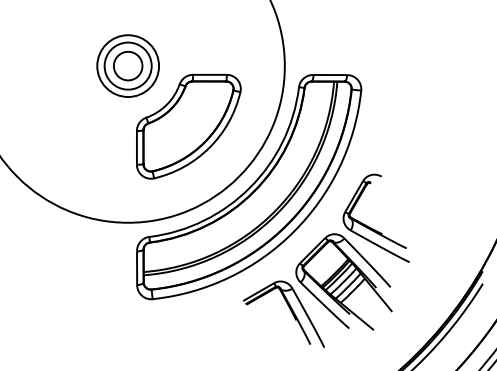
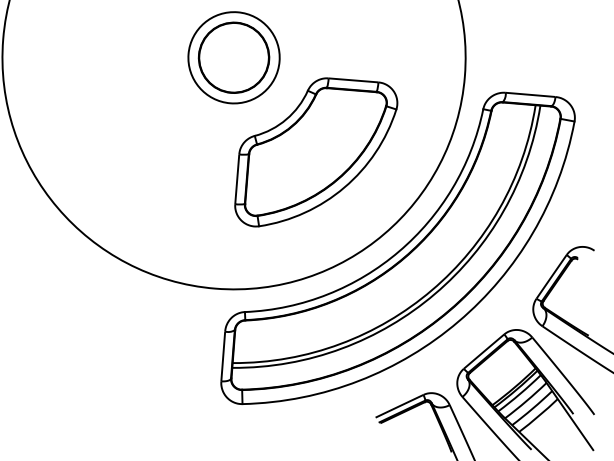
circle: (128, 65) -> (234, 56), size x1.67

